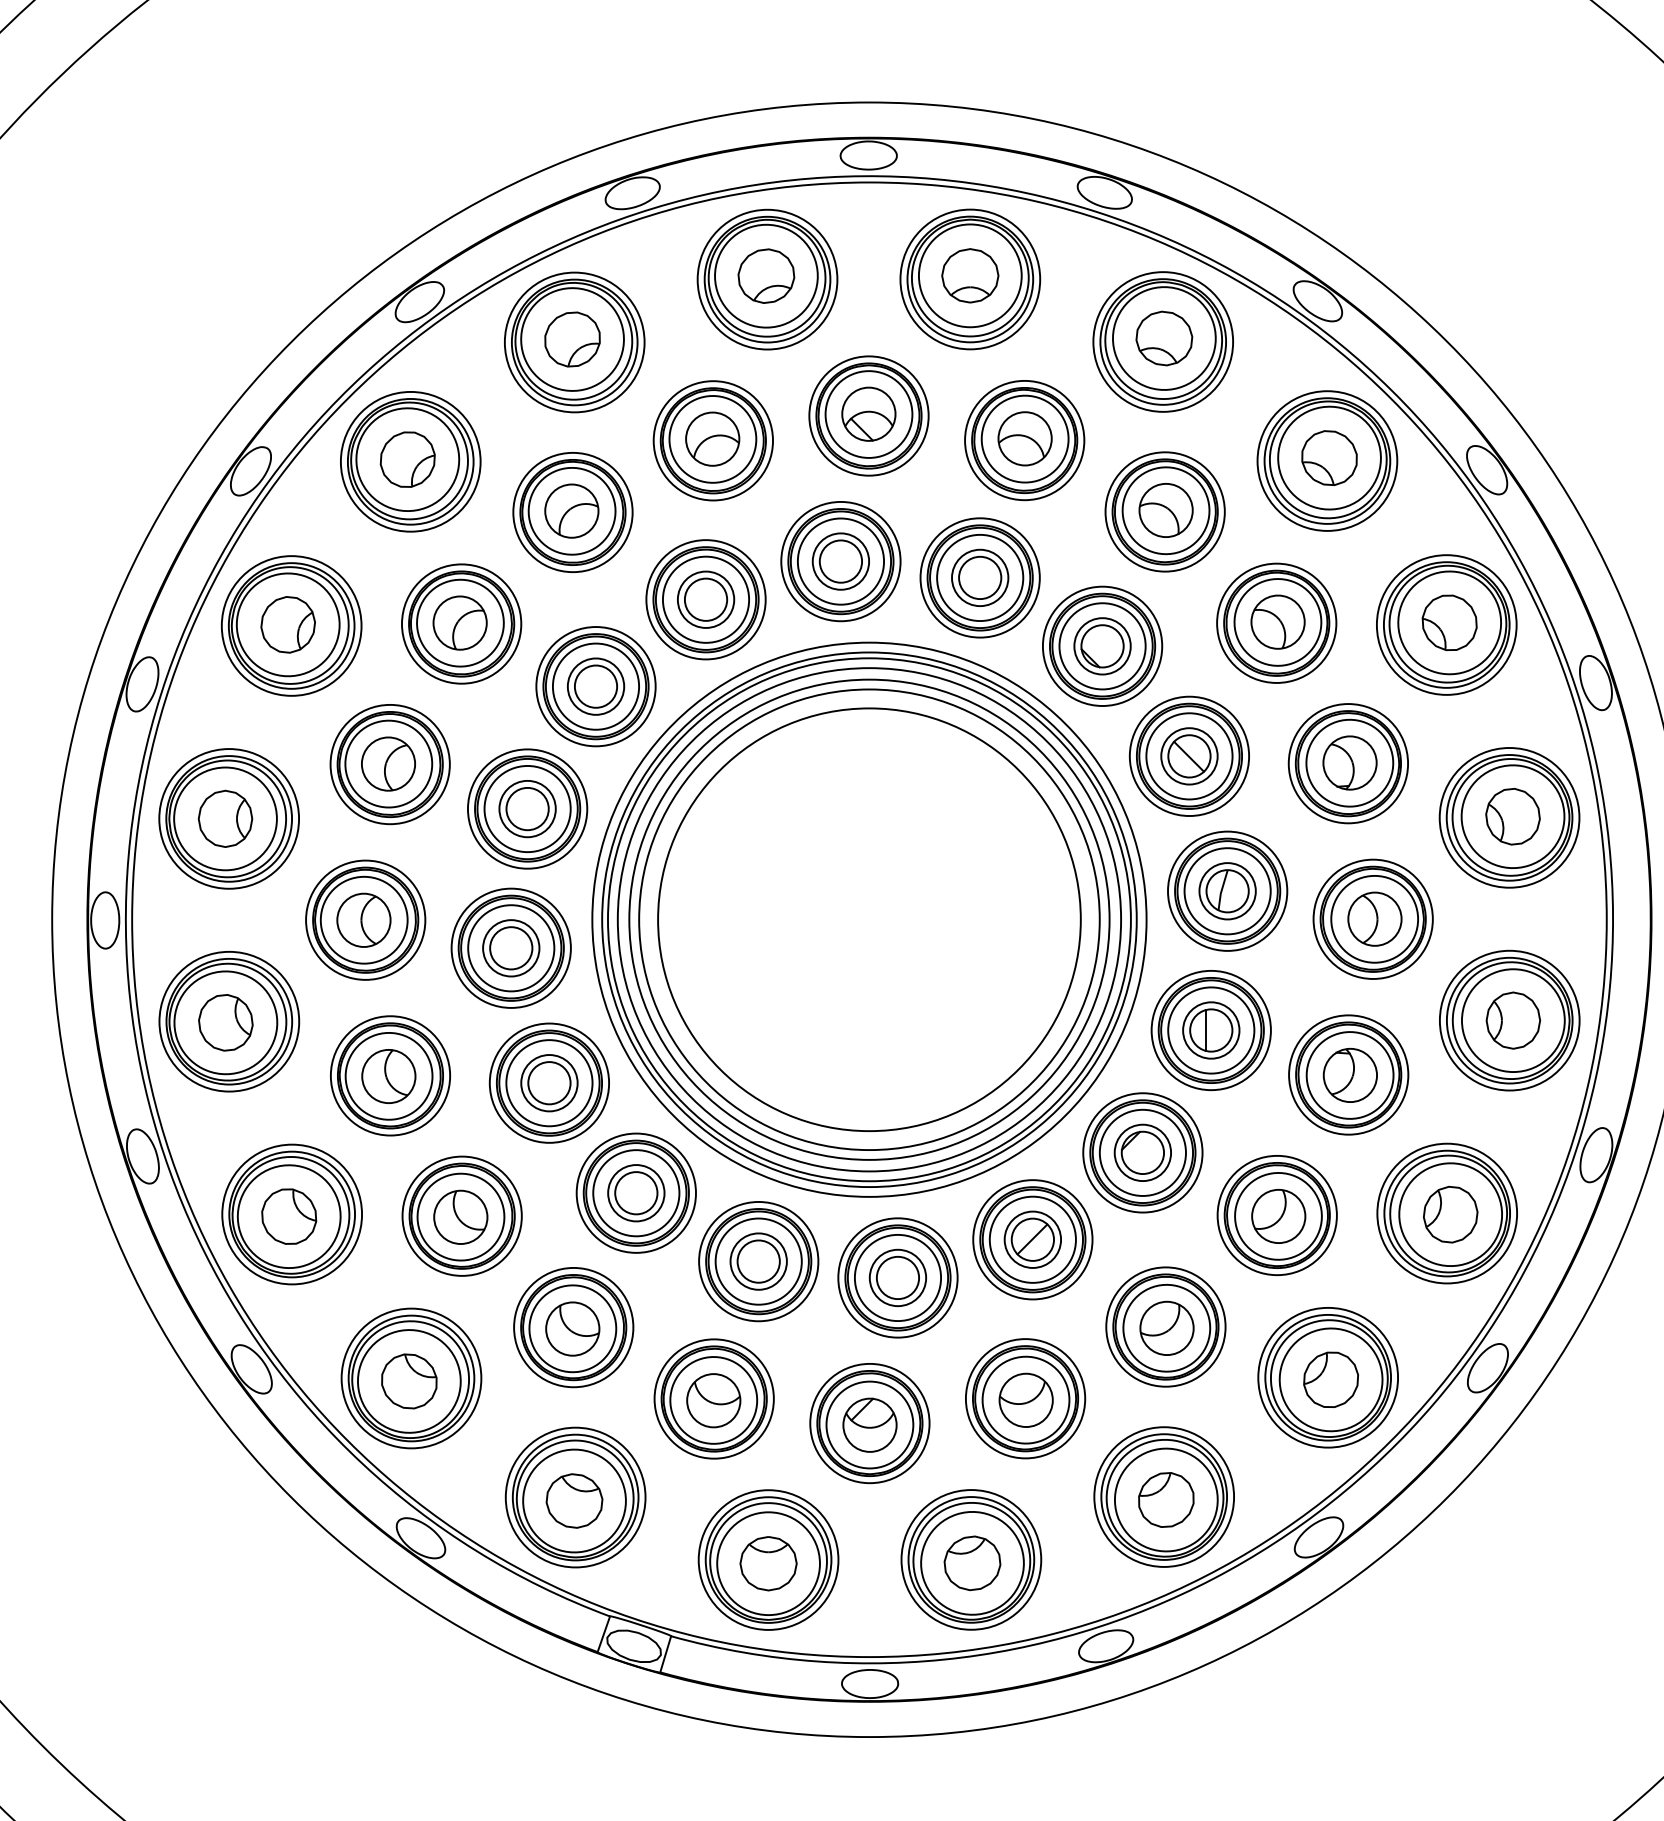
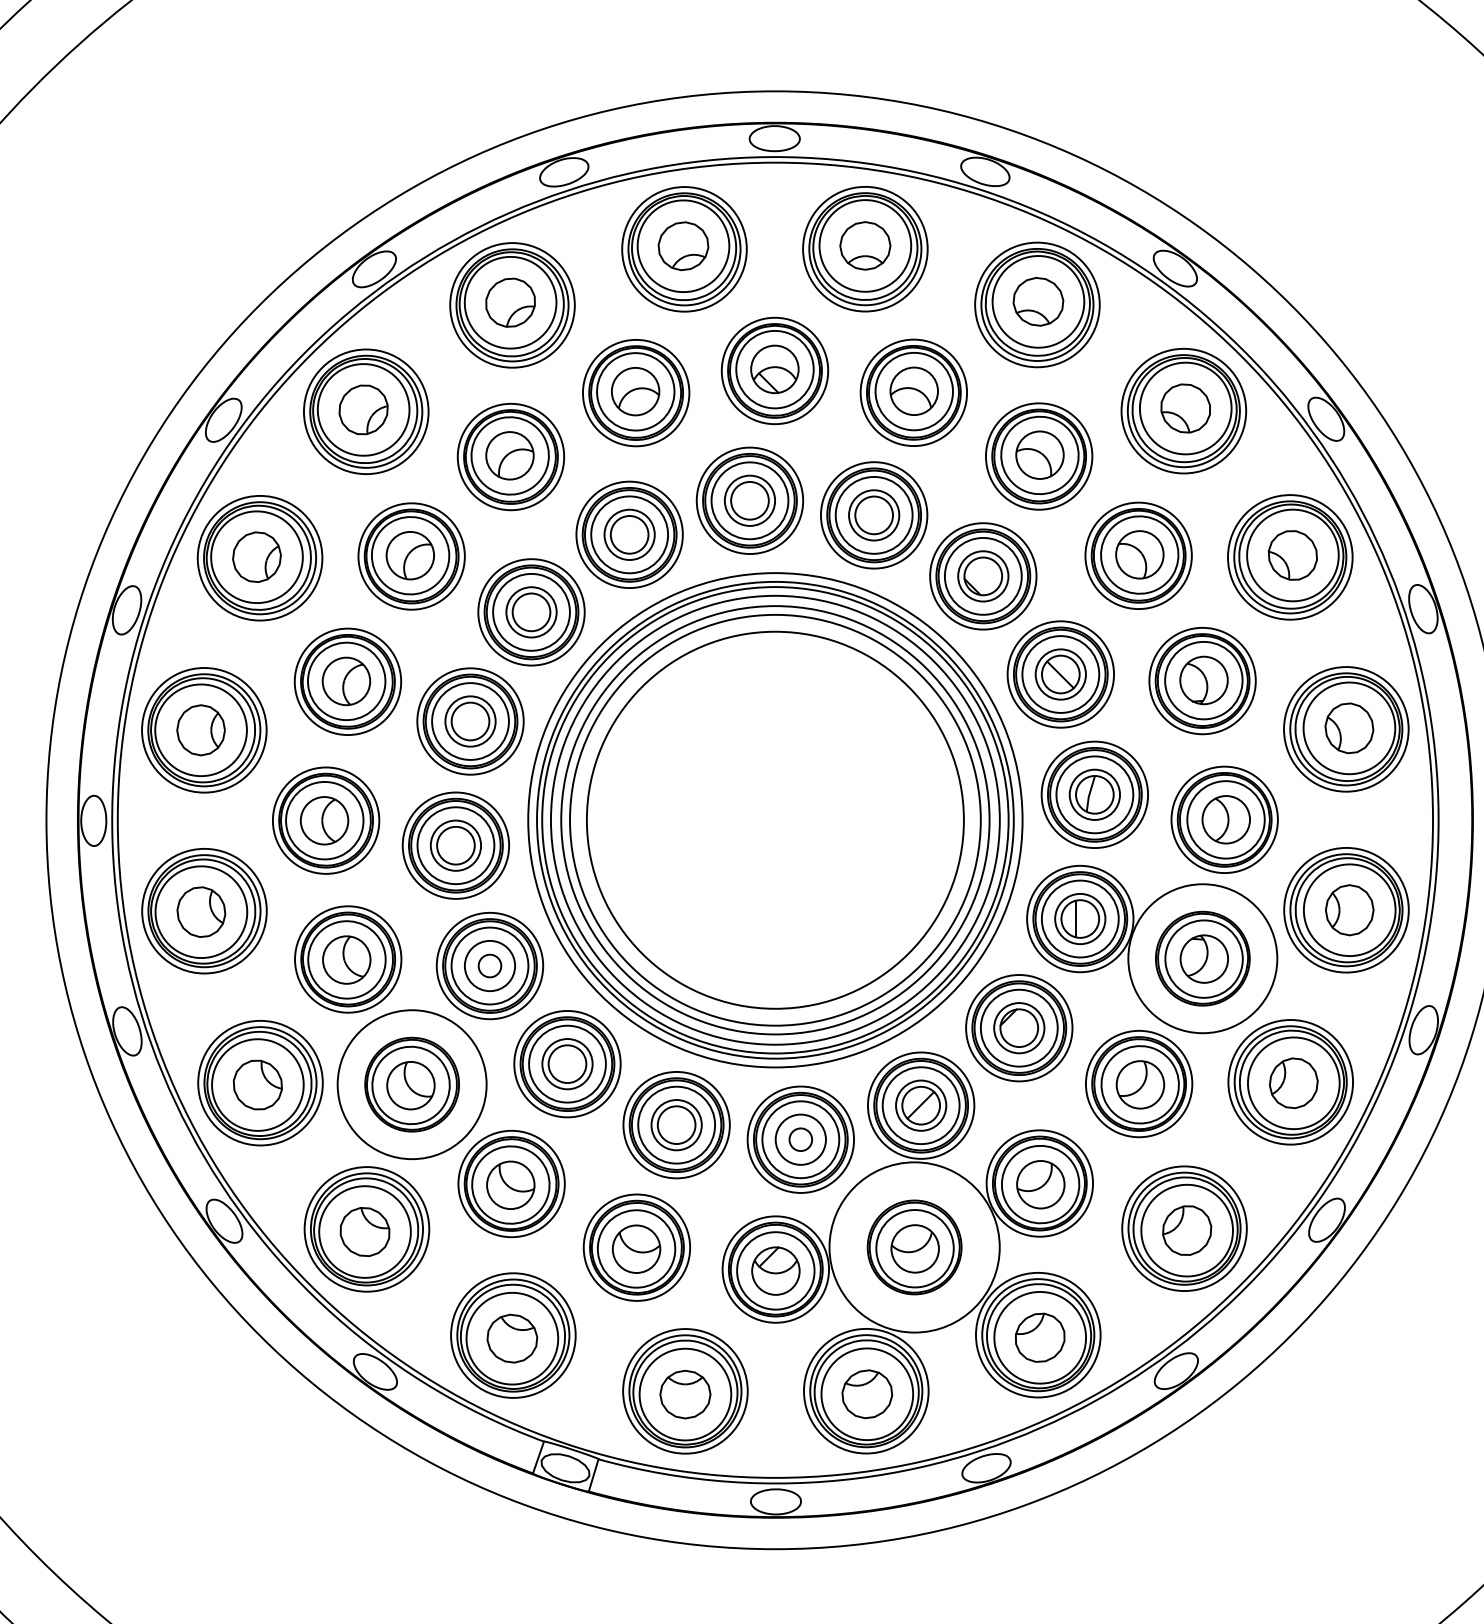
circle: (1348, 1074) -> (1202, 958), size x1.4
circle: (548, 1082) -> (489, 965), size x0.6
circle: (461, 1216) -> (411, 1084), size x1.4
circle: (897, 1277) -> (800, 1139), size x0.6
circle: (1025, 1398) -> (914, 1247), size x1.6

